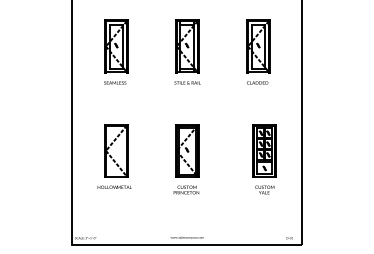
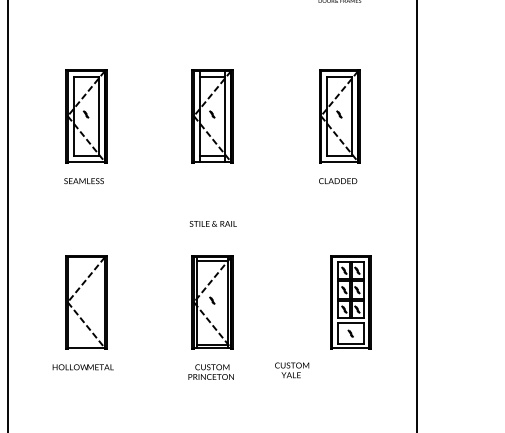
text: (187, 82) -> (213, 223), moved
text: (264, 189) -> (291, 369), moved

